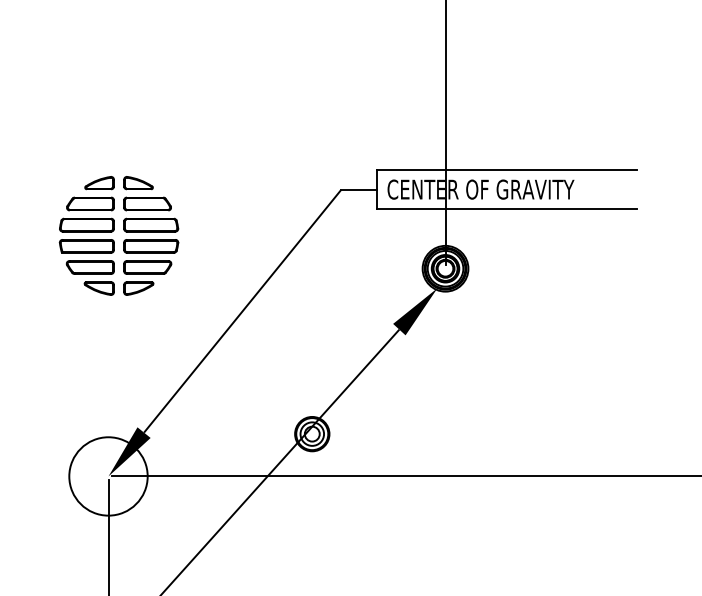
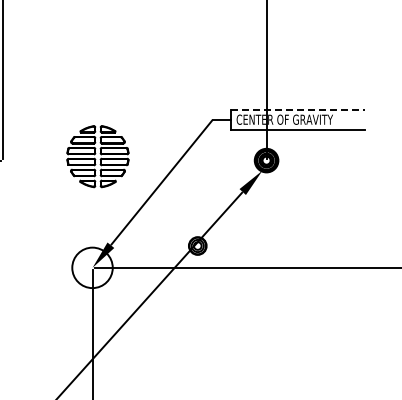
line: (507, 169) -> (298, 109), solid -> dashed
part: (118, 235) -> (97, 156), moved

